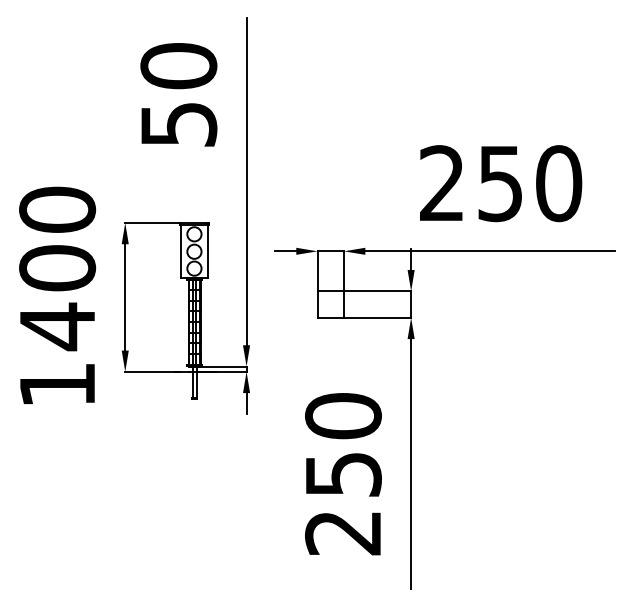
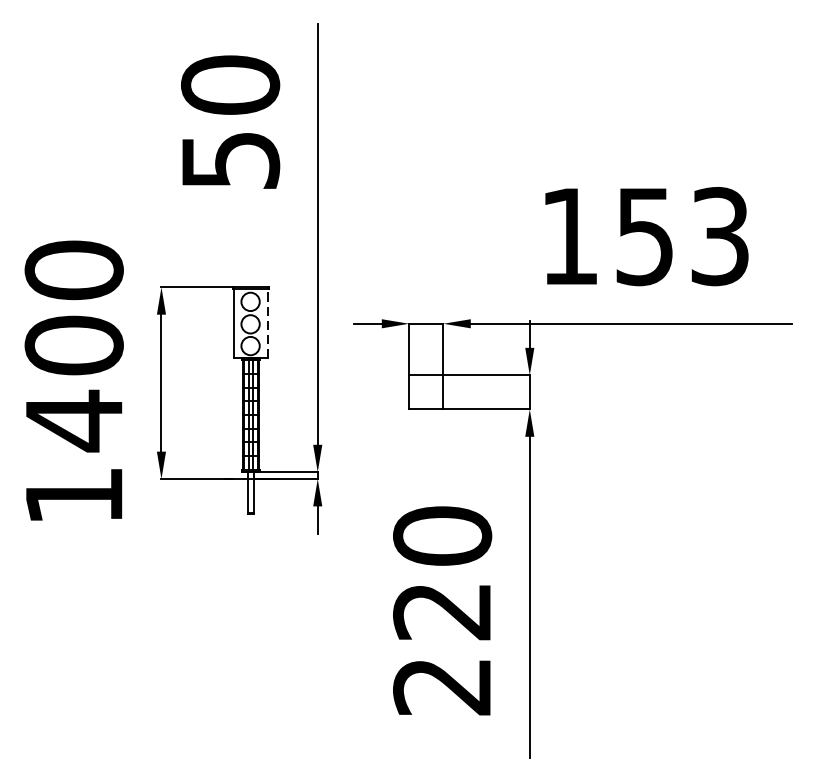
text: (501, 183) -> (646, 236), 250 -> 153
line: (208, 251) -> (268, 324), solid -> dashed
text: (343, 474) -> (442, 611), 250 -> 220

